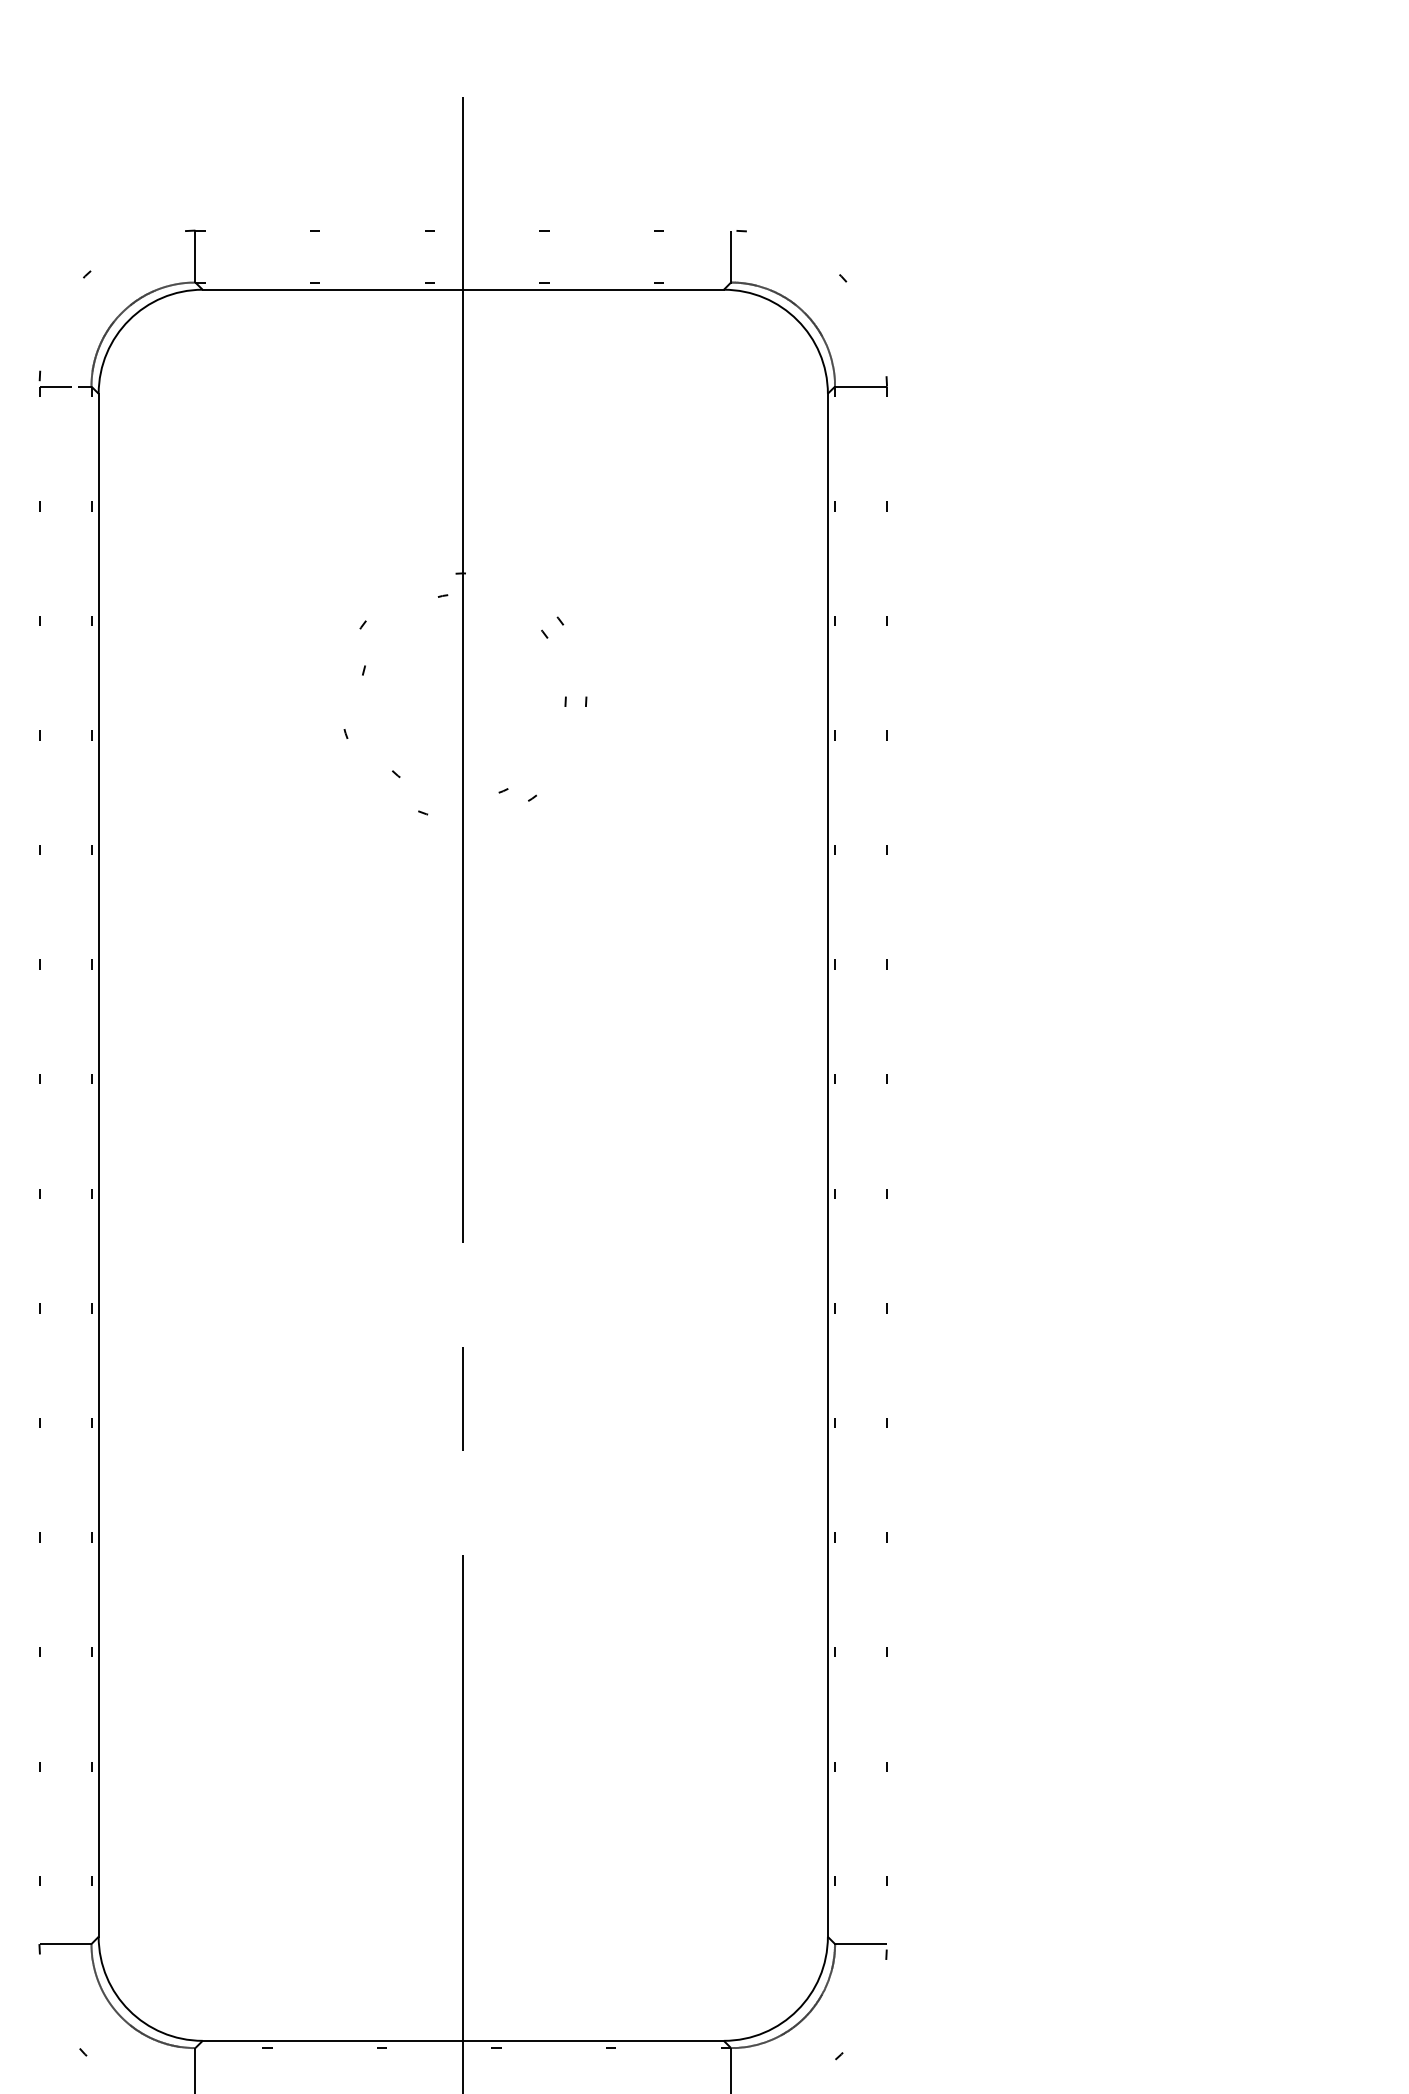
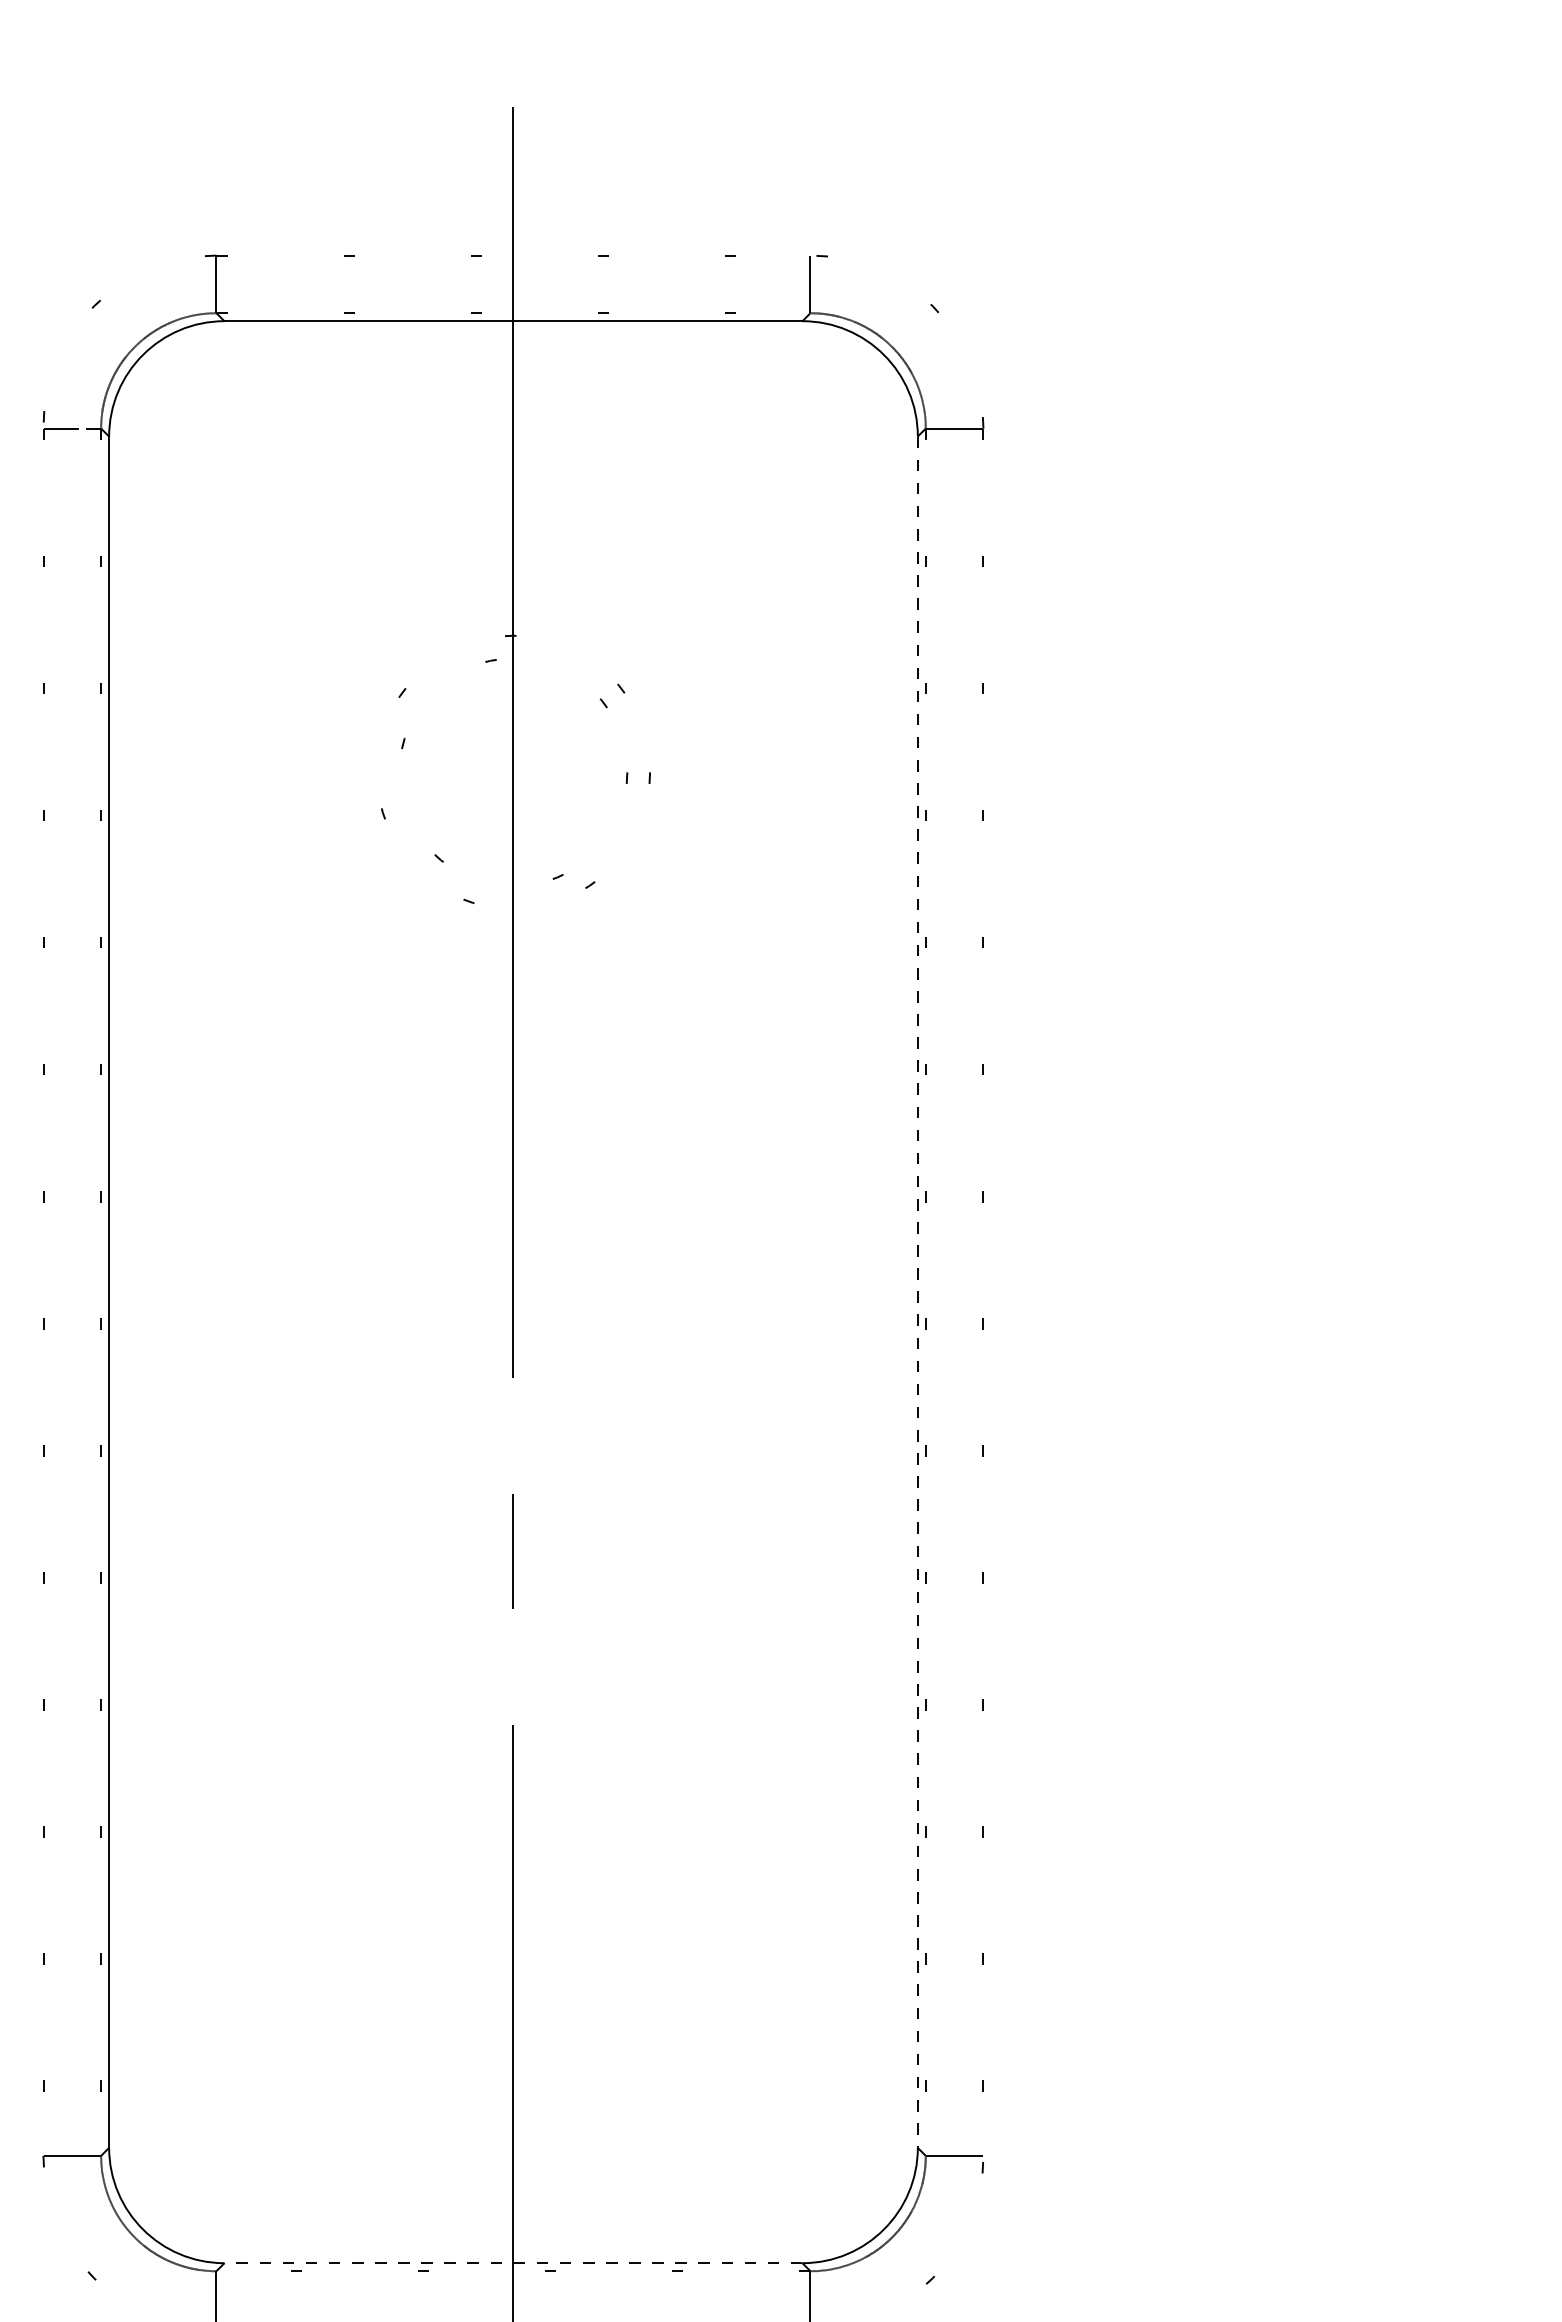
line: (827, 1165) -> (917, 1292), solid -> dashed
line: (463, 2041) -> (513, 2263), solid -> dashed

